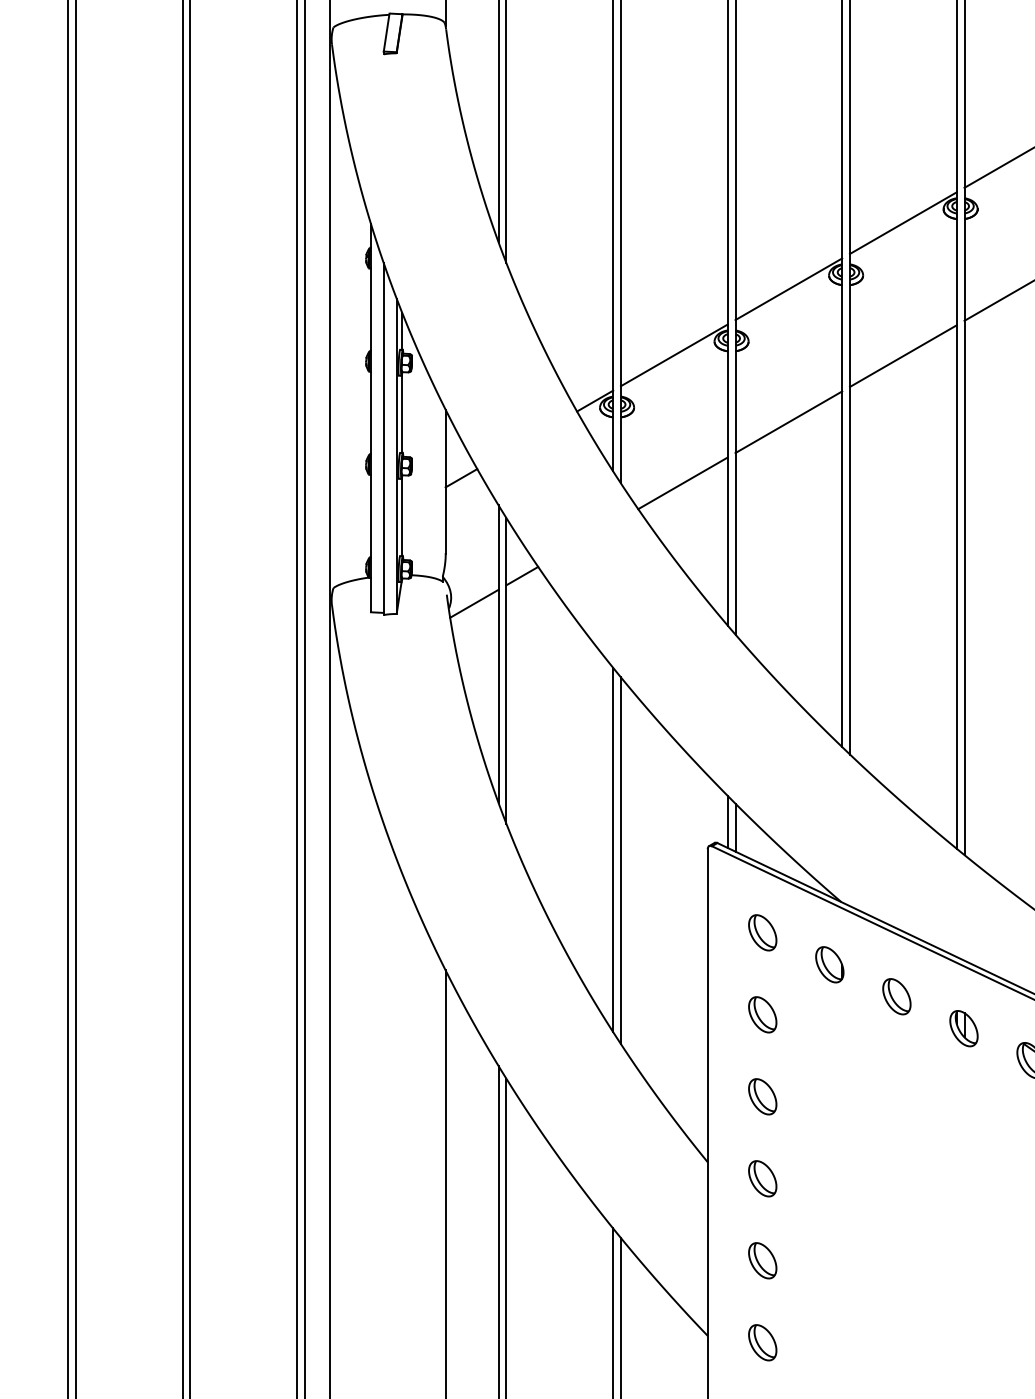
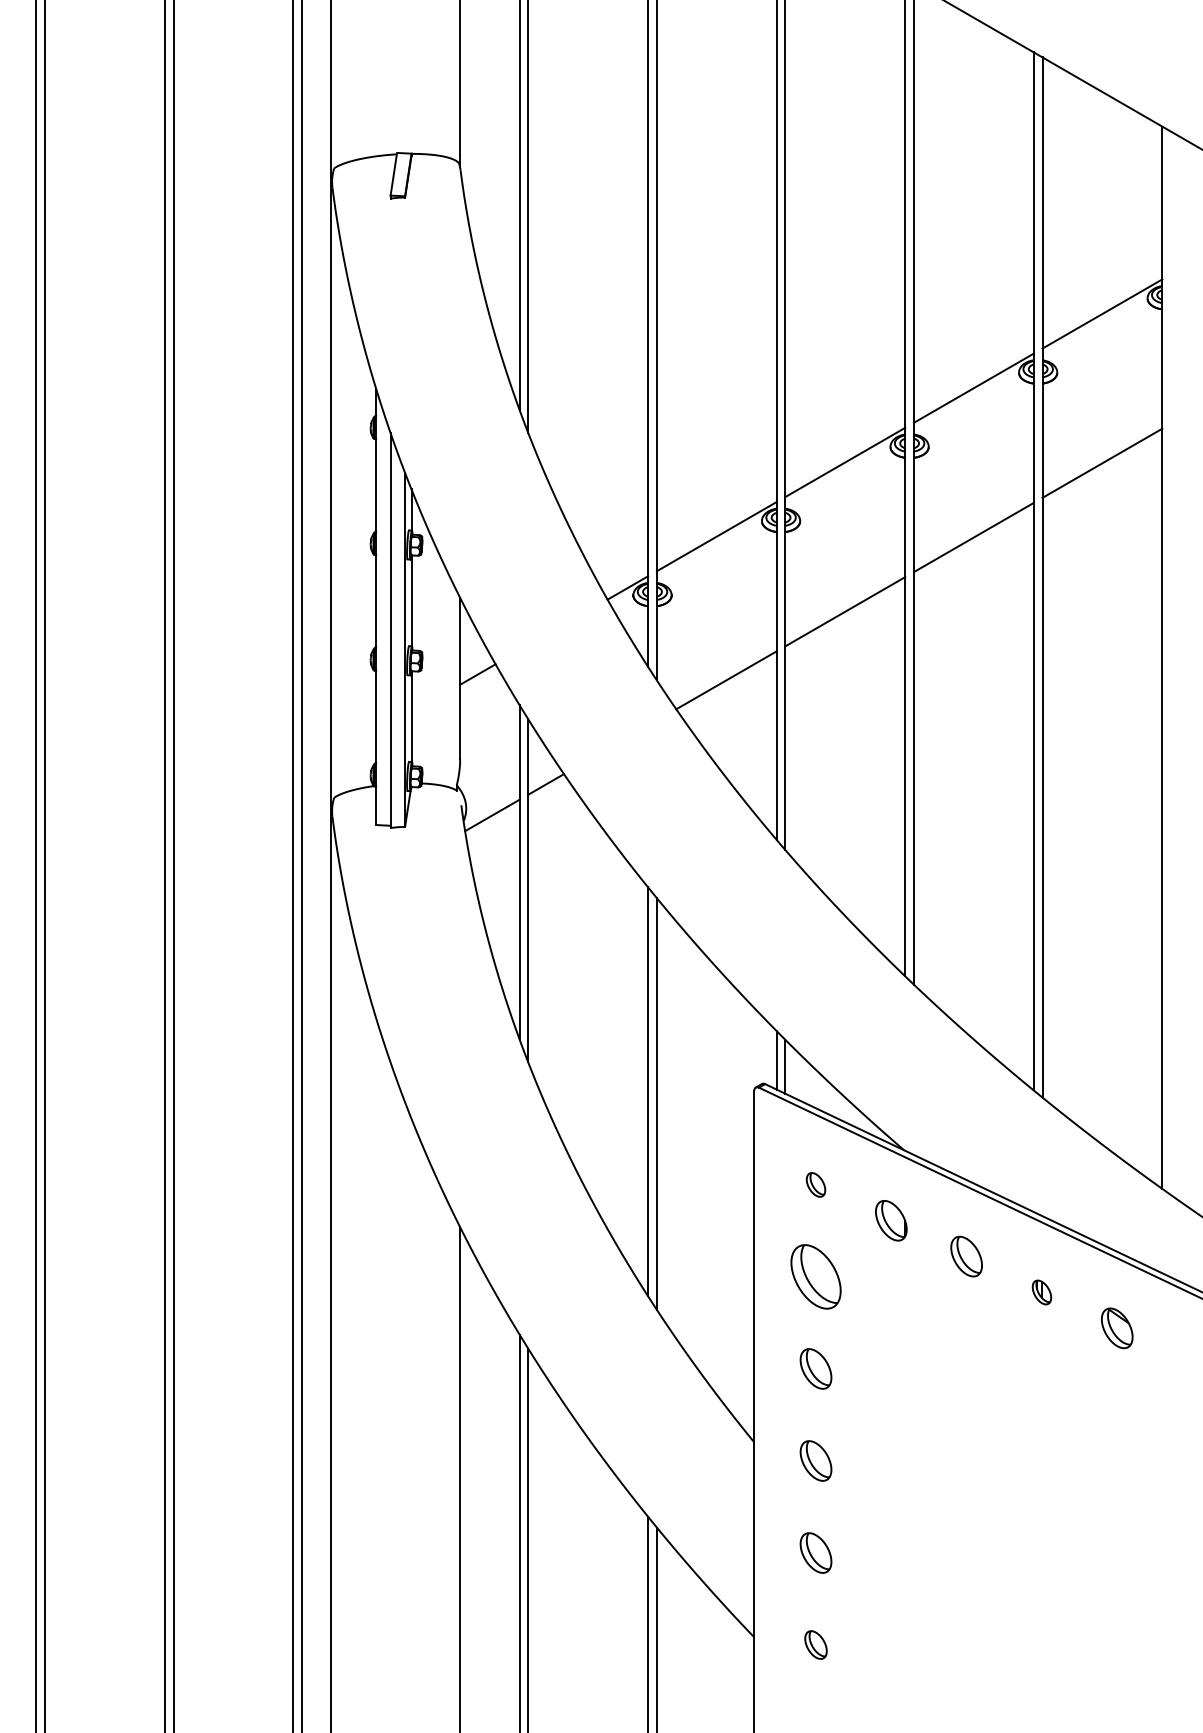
part: (762, 932) -> (815, 1184), size x0.6
part: (762, 1014) -> (815, 1276), size x1.6
part: (963, 1028) -> (1041, 1292), size x0.6
part: (762, 1342) -> (815, 1644), size x0.7

